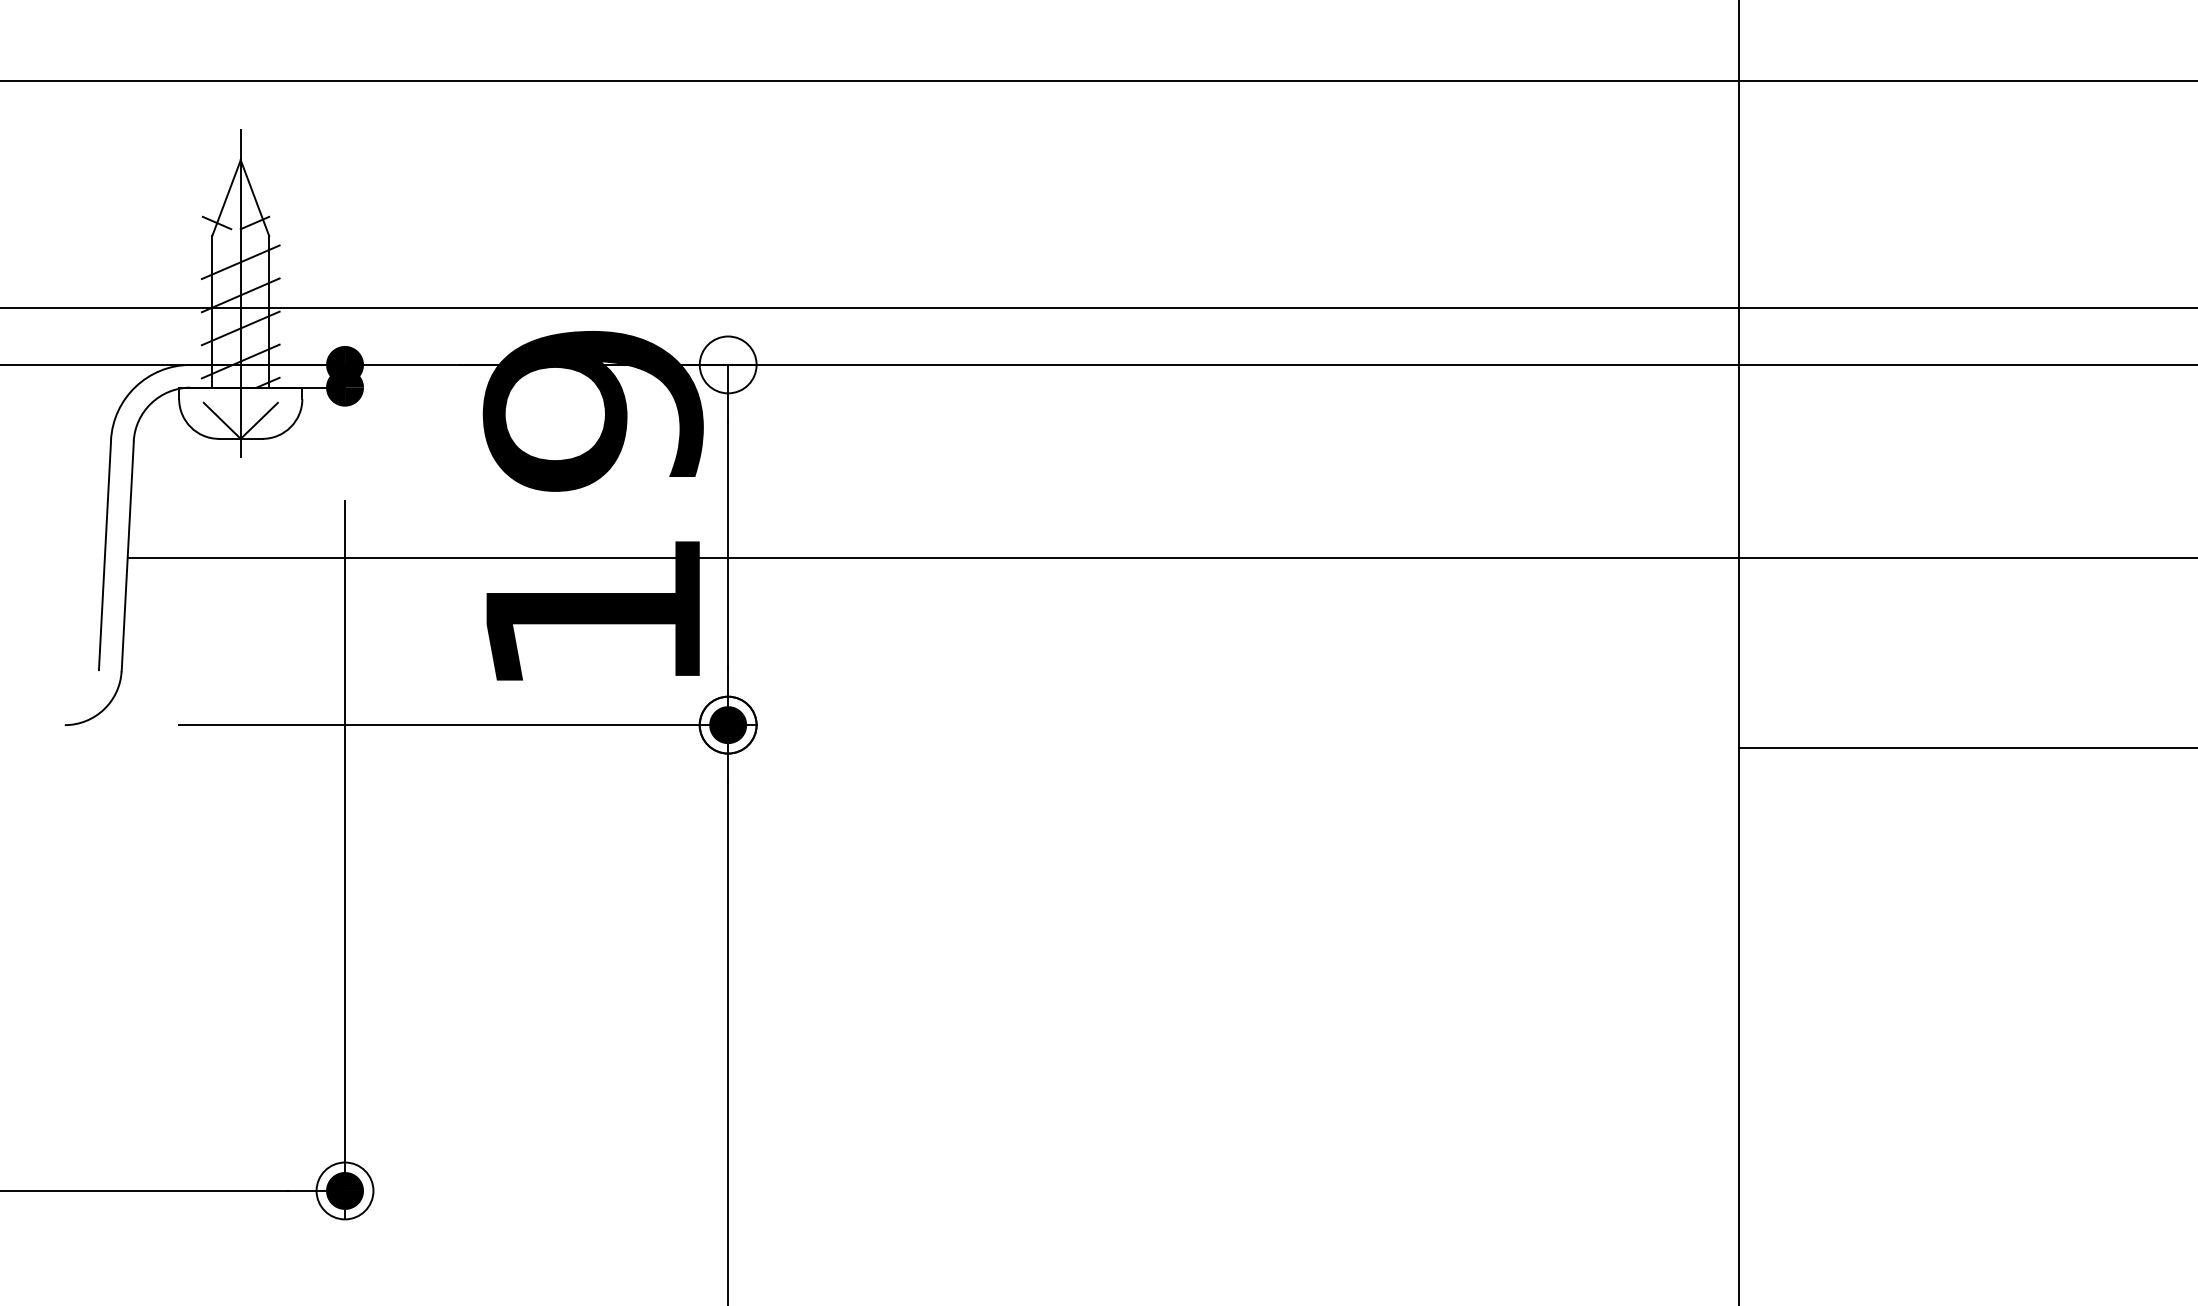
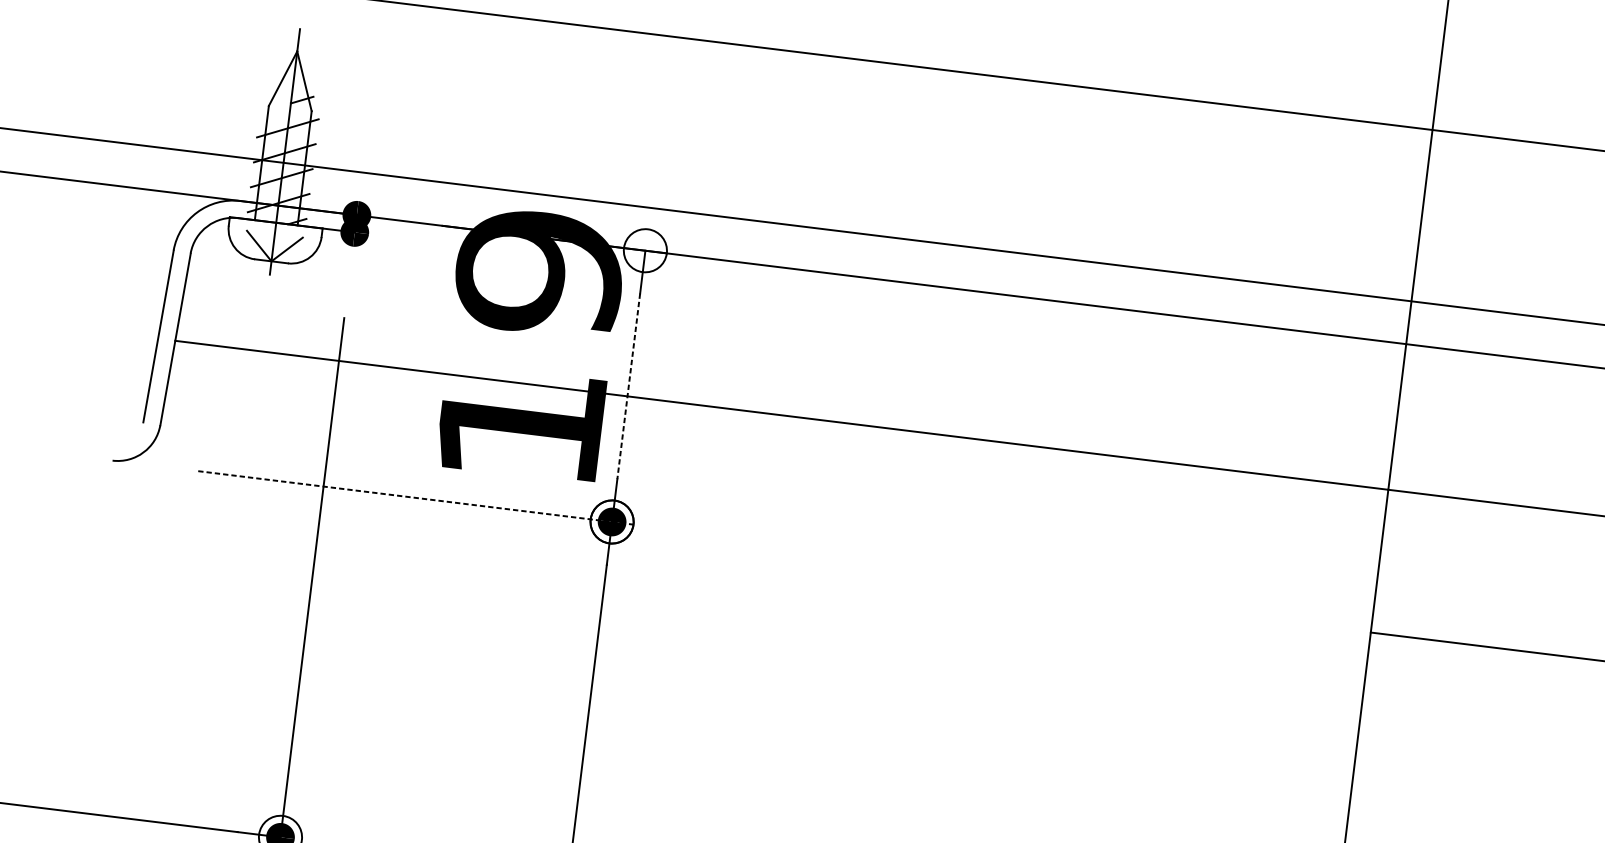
line: (216, 222) -> (273, 96), removed
line: (728, 545) -> (628, 386), solid -> dashed
line: (468, 725) -> (416, 498), solid -> dashed

